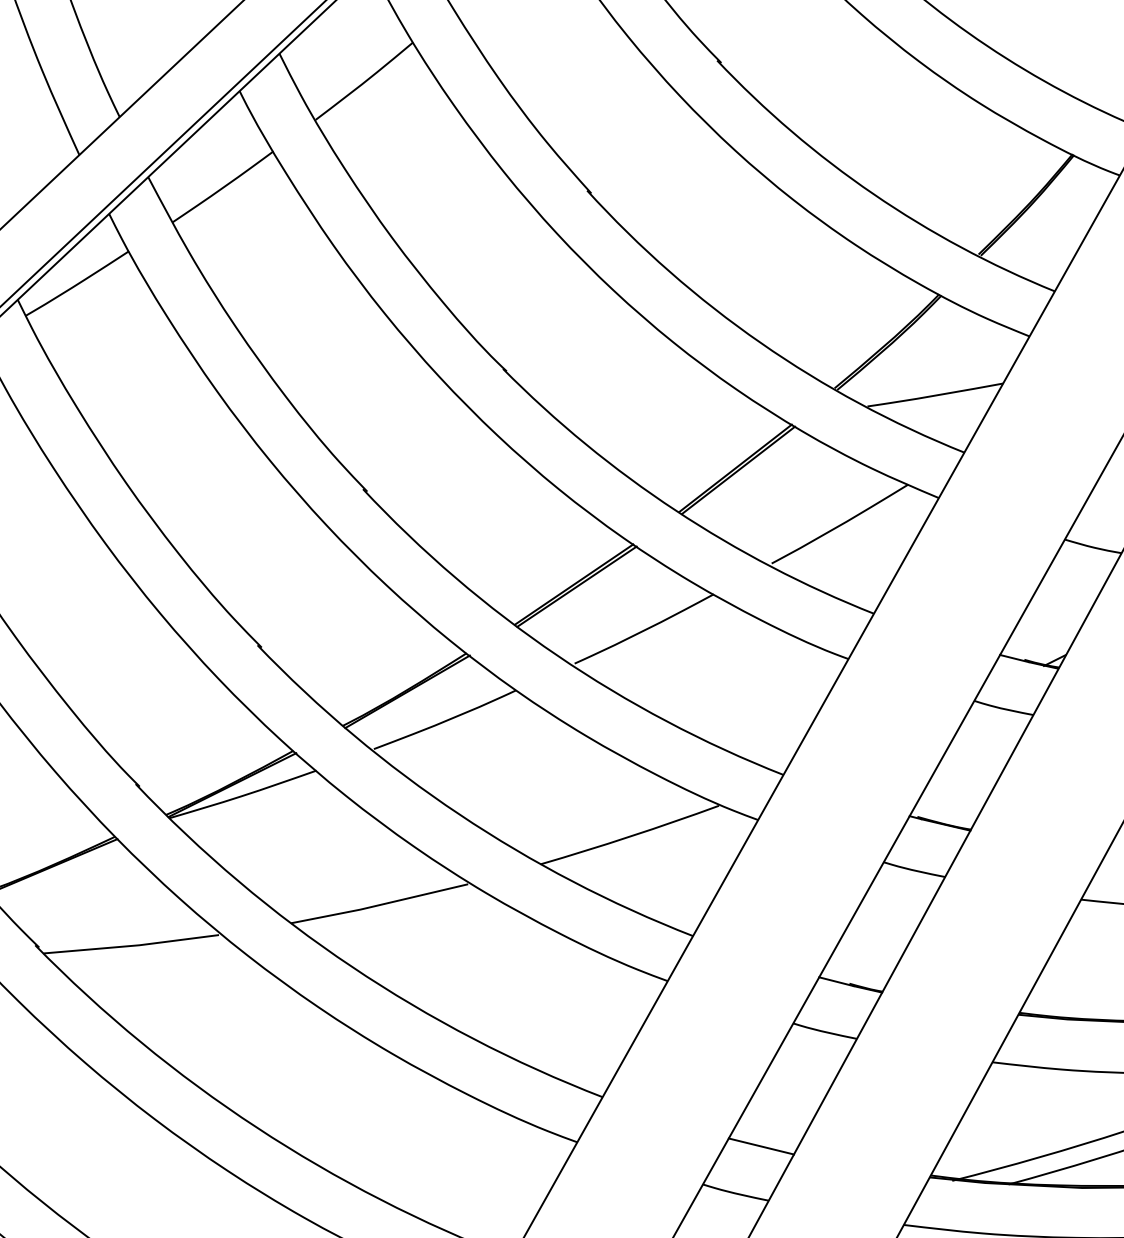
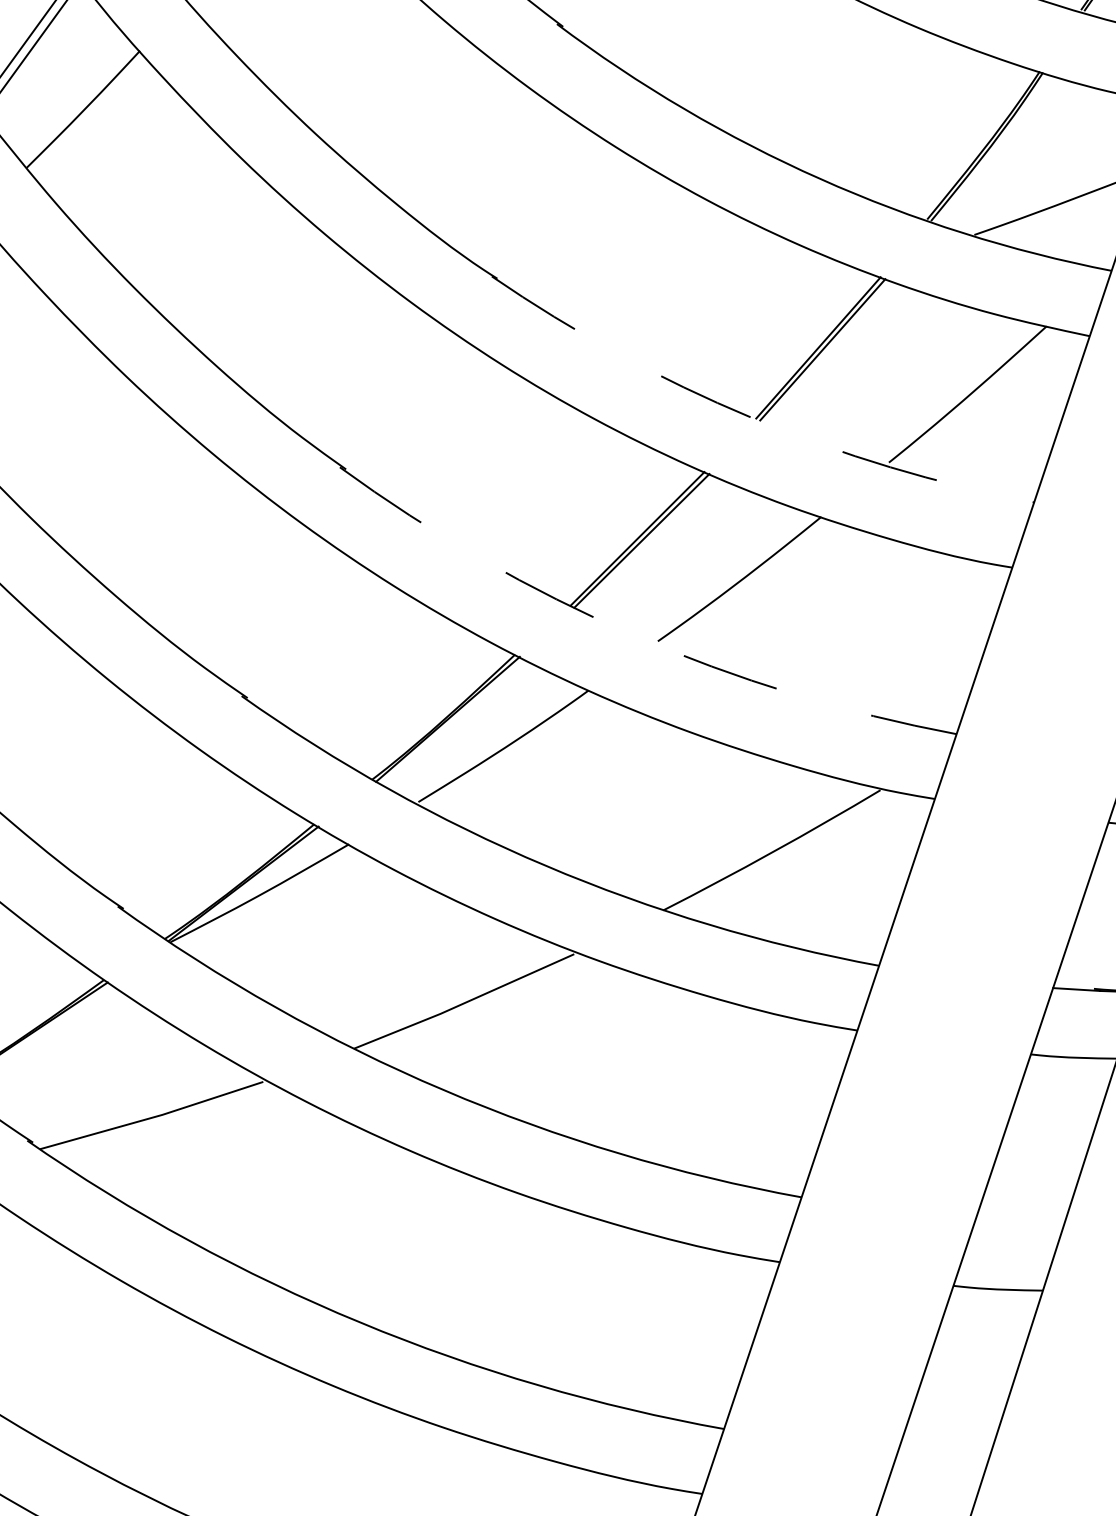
arc: (675, 510) -> (750, 417), solid -> dashed
arc: (557, 655) -> (633, 635), solid -> dashed
line: (761, 1146) -> (1020, 1222), removed

